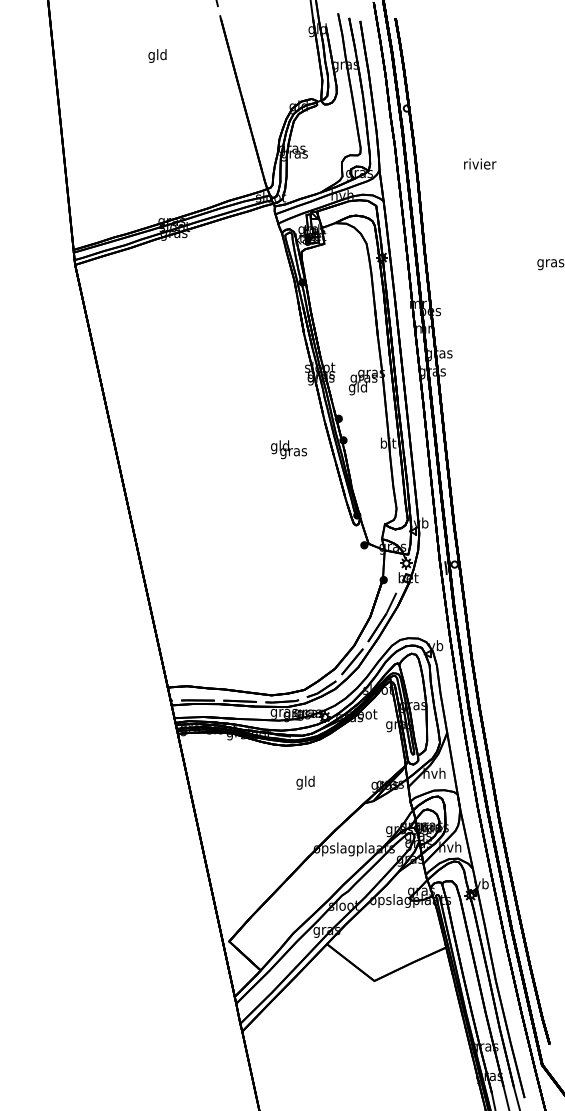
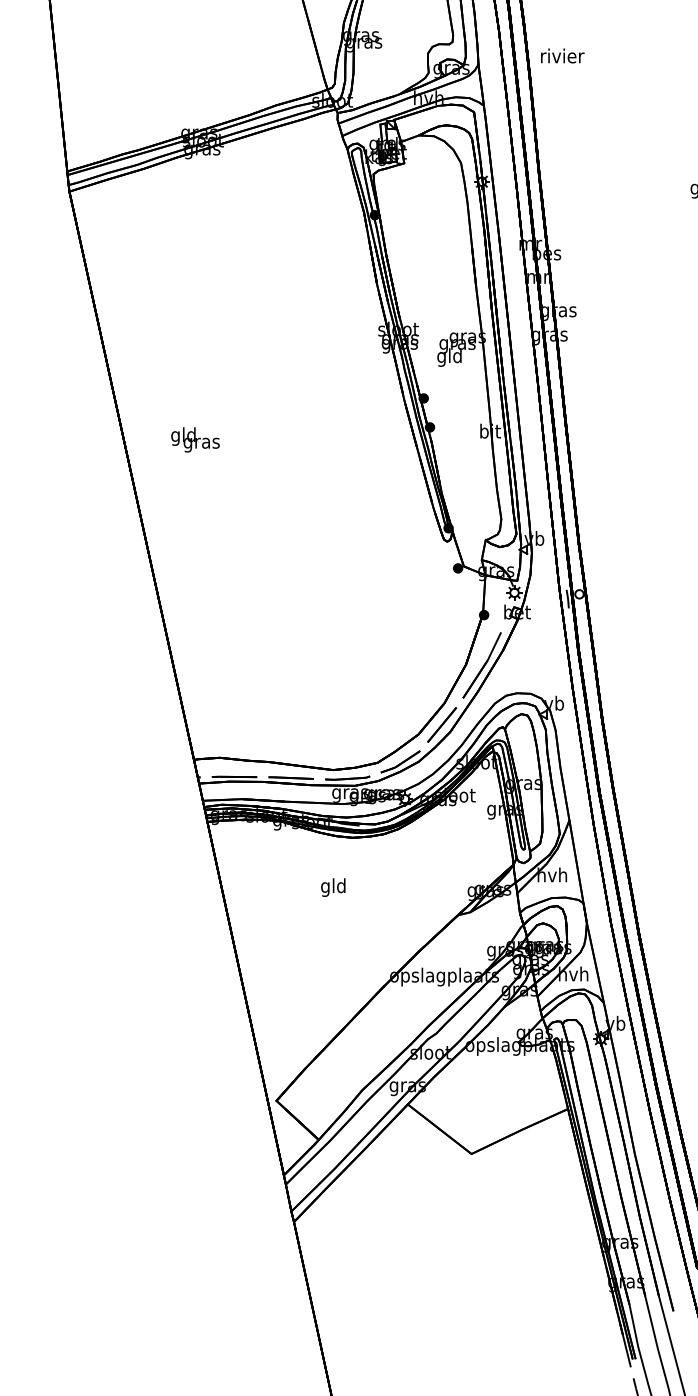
text: (480, 163) -> (563, 55), moved
text: (288, 449) -> (194, 439), moved
text: (305, 782) -> (333, 887), moved

